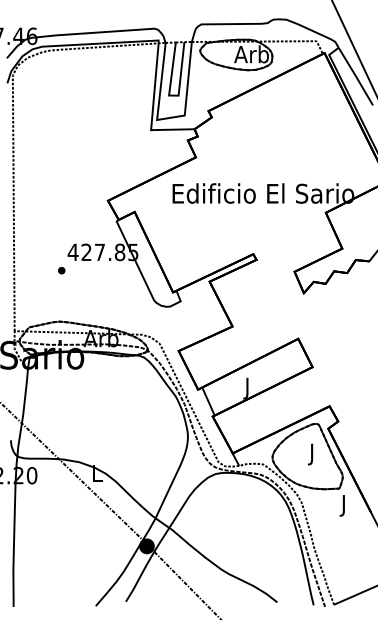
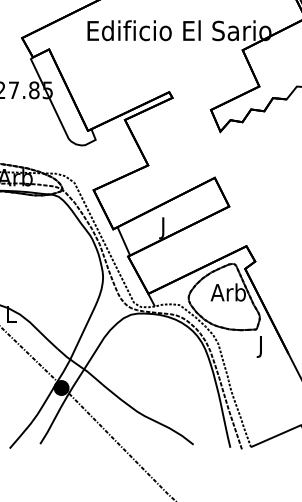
text: (311, 454) -> (228, 294), J -> Arb

